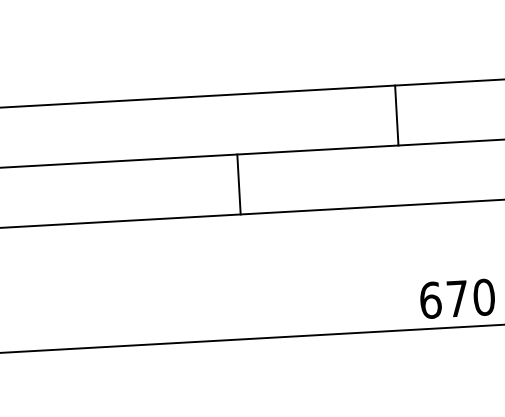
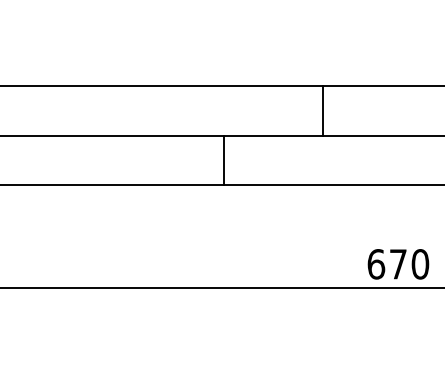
line: (396, 115) -> (322, 110), moved

